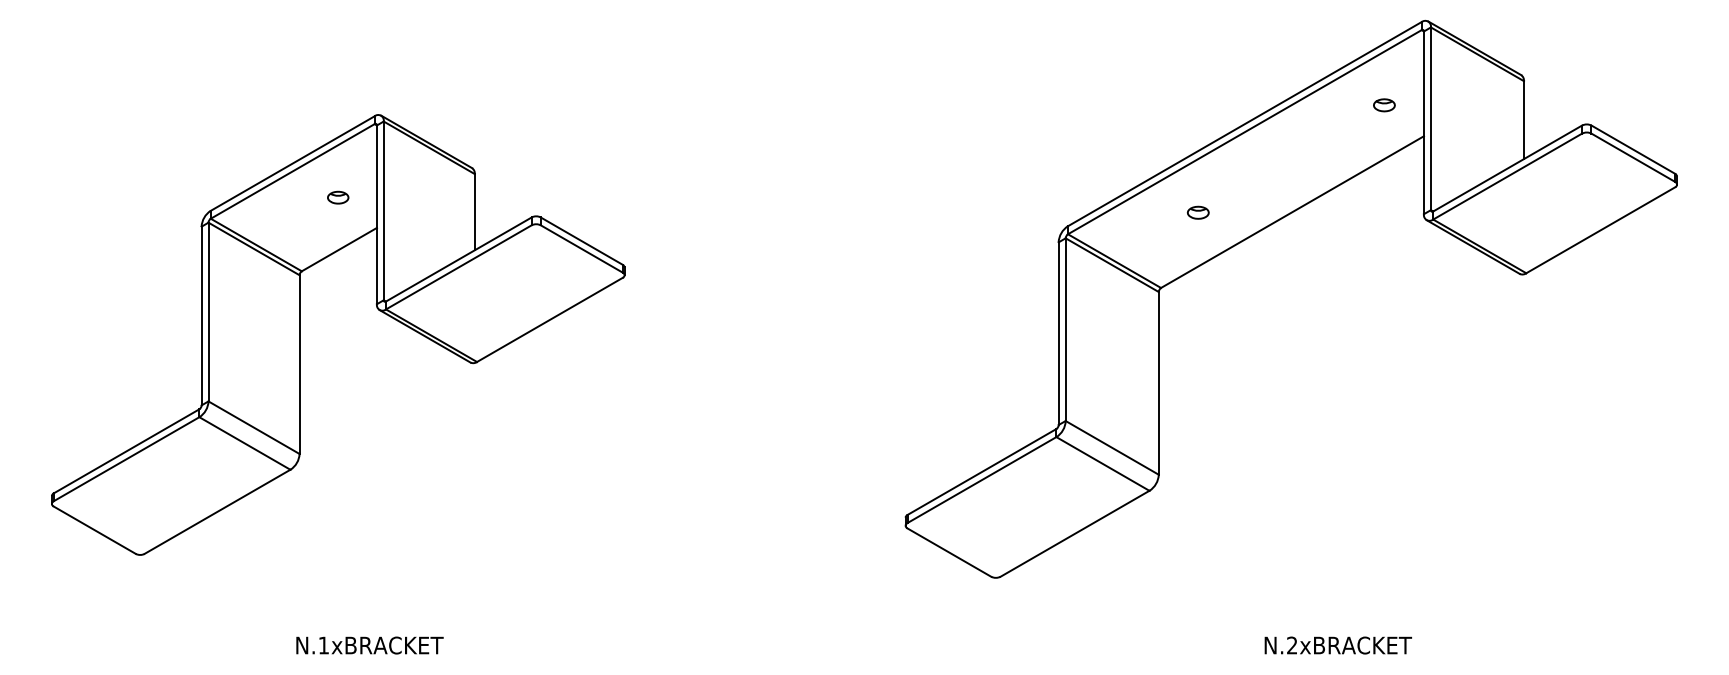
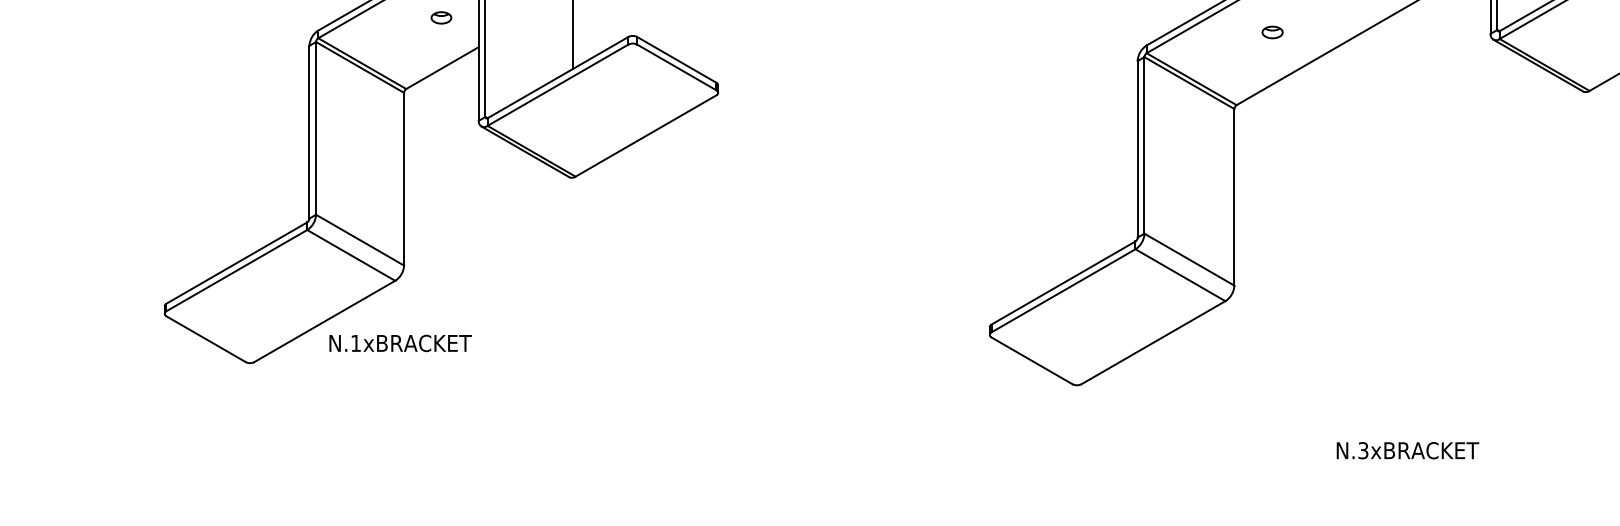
text: (369, 645) -> (400, 343), moved
text: (1292, 645) -> (1363, 450), N.2xBRACKET -> N.3xBRACKET

